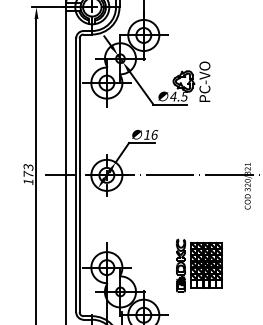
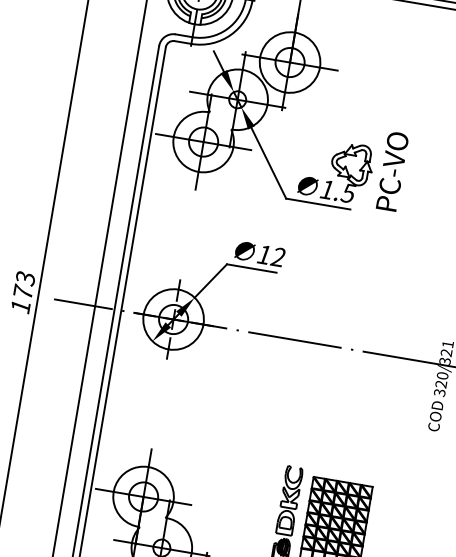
text: (173, 96) -> (327, 189), 4.5 -> 1.5
text: (154, 134) -> (278, 256), 16 -> 12

